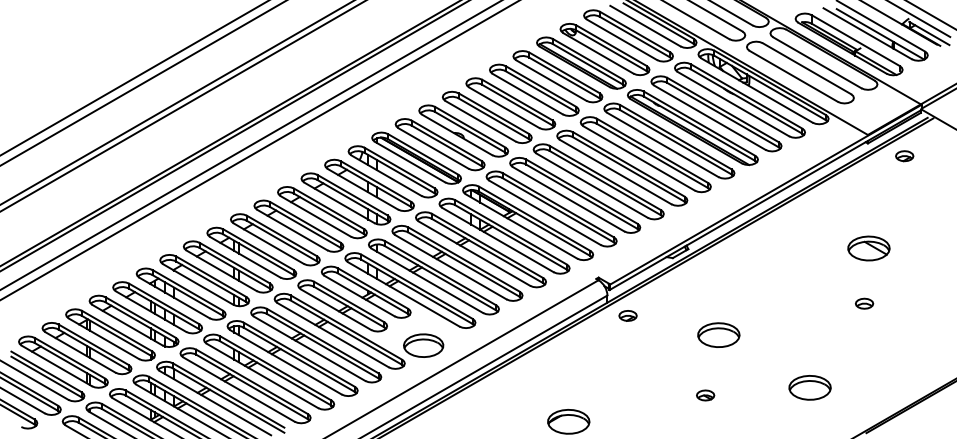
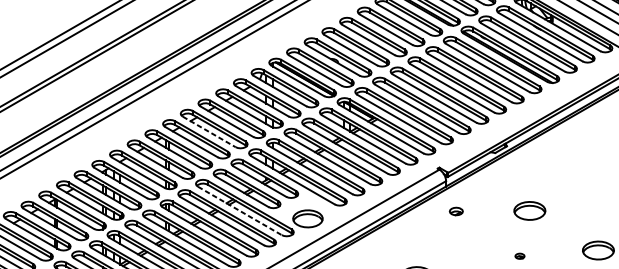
line: (292, 230) -> (209, 132), solid -> dashed
part: (627, 315) -> (455, 211), moved
line: (333, 335) -> (240, 211), solid -> dashed
part: (705, 395) -> (519, 256), size x0.7

